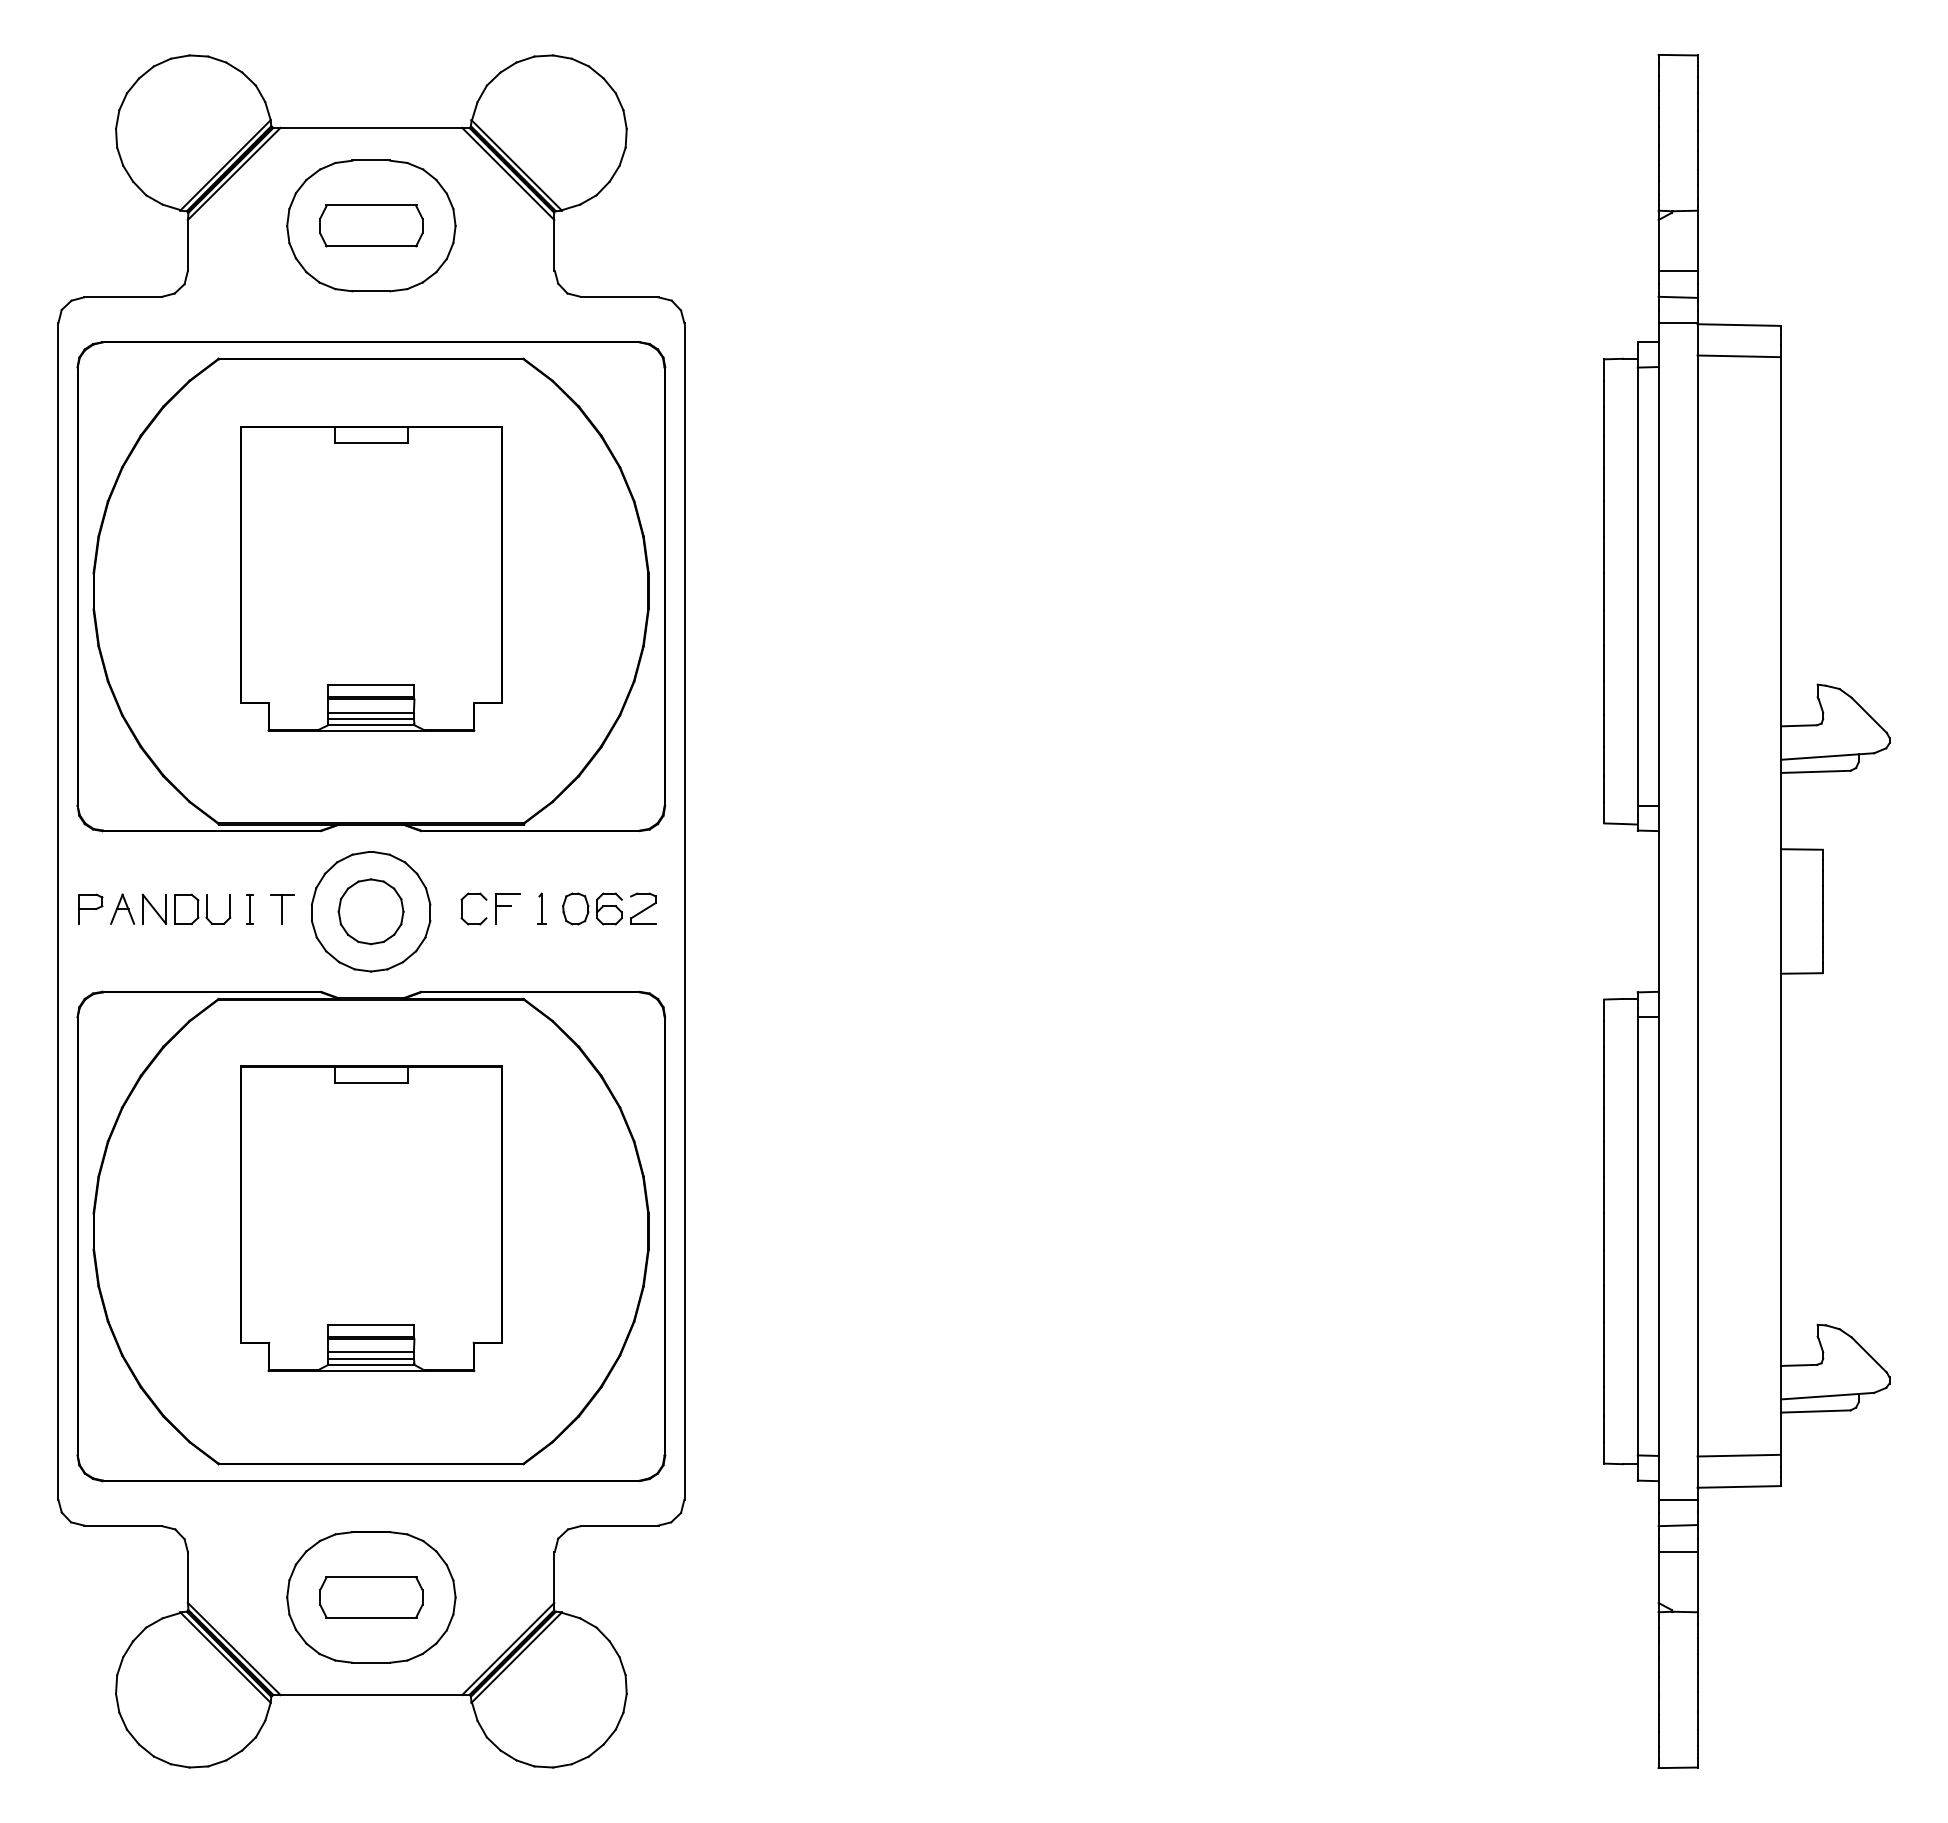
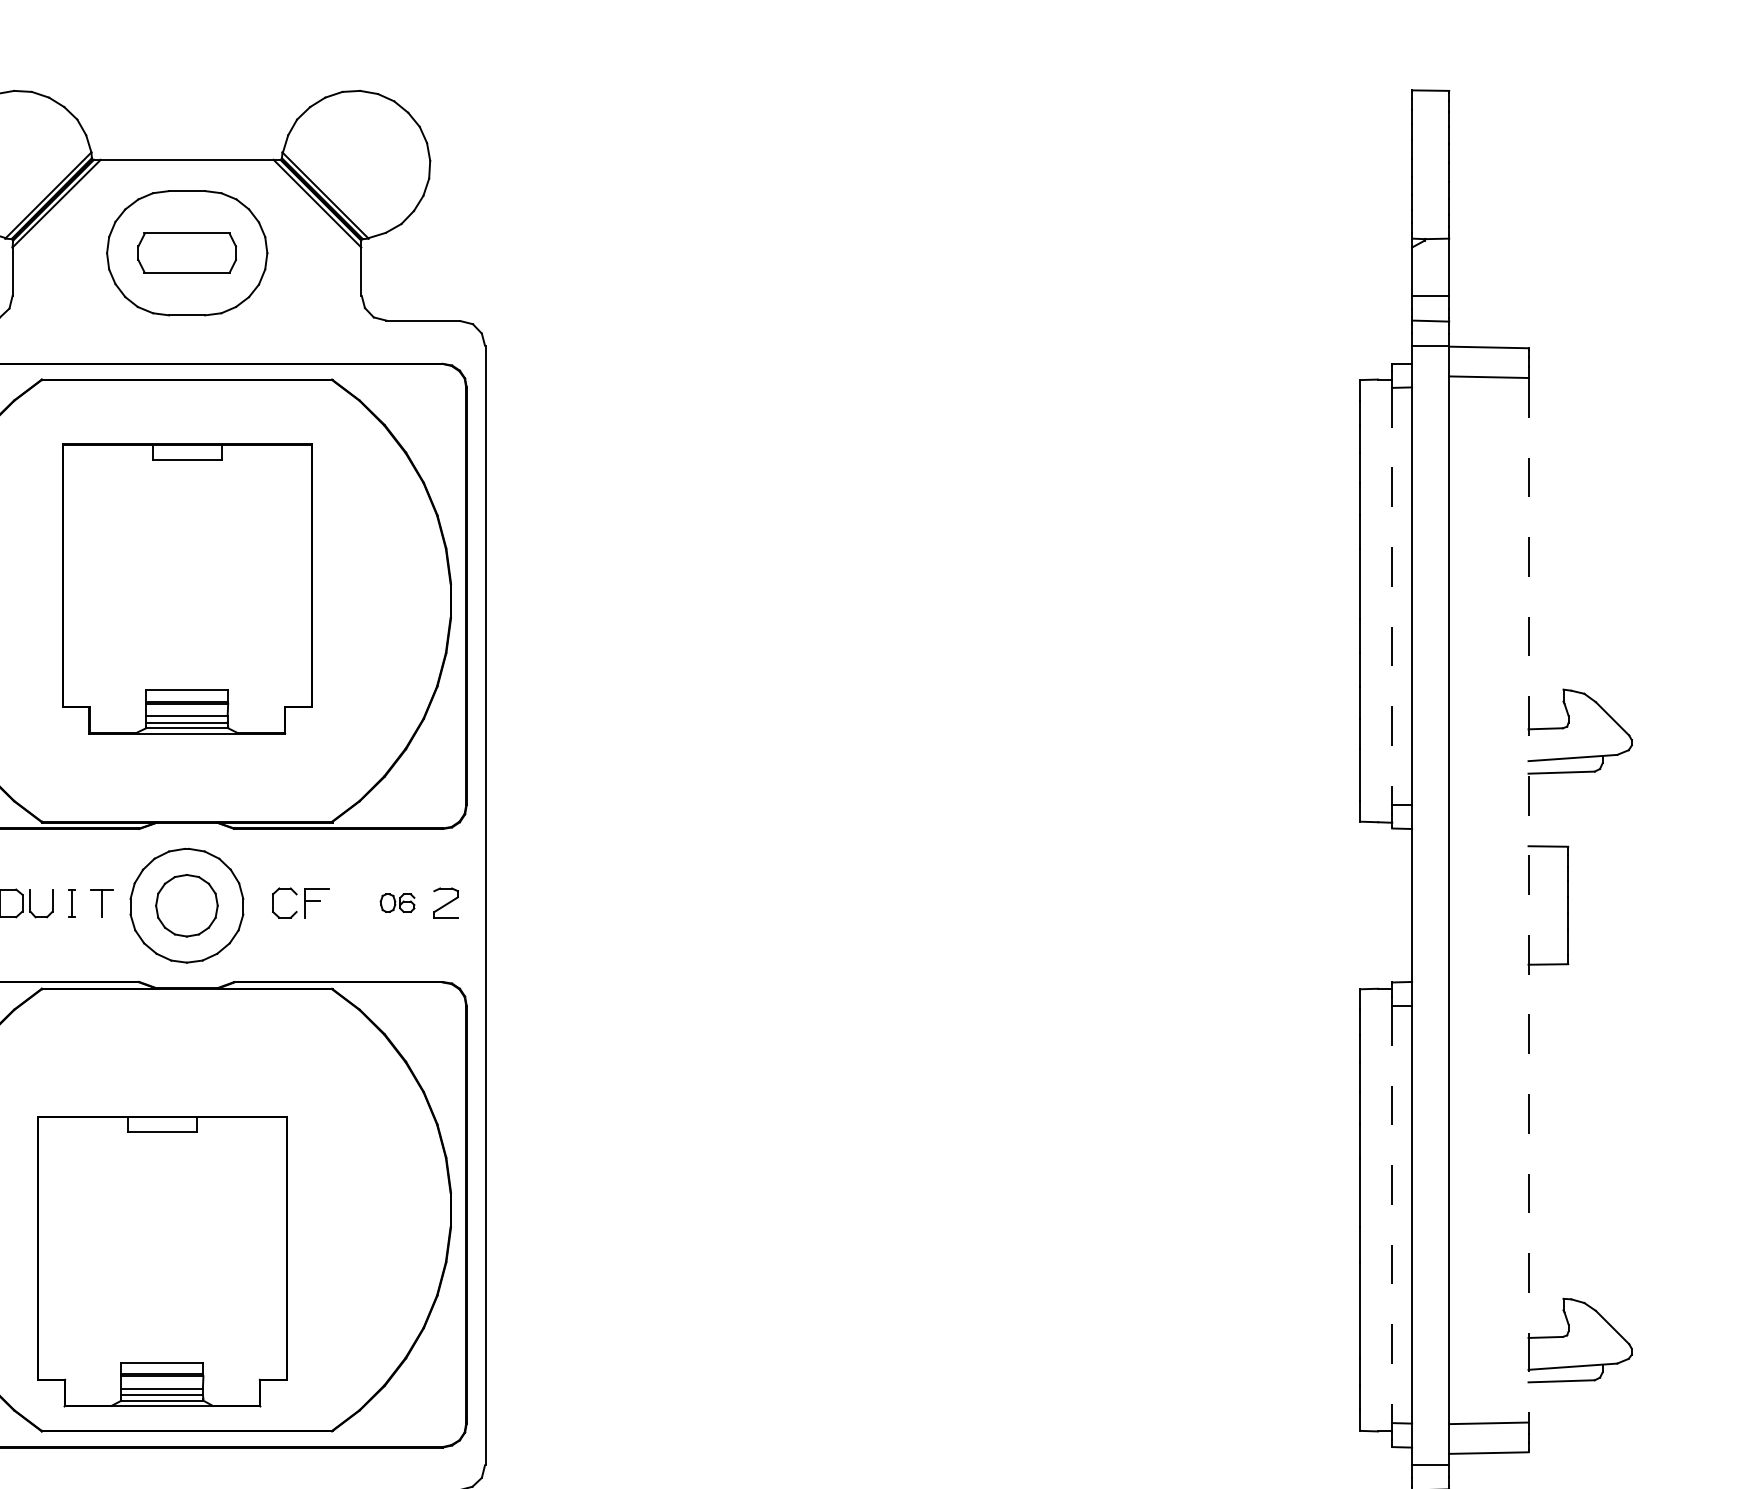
line: (1637, 587) -> (1392, 597), solid -> dashed
line: (1780, 906) -> (1528, 900), solid -> dashed
part: (541, 908) -> (349, 902), removed
part: (592, 908) -> (397, 902), size x0.6
part: (371, 1218) -> (162, 1261), moved
line: (1637, 1236) -> (1392, 1214), solid -> dashed

